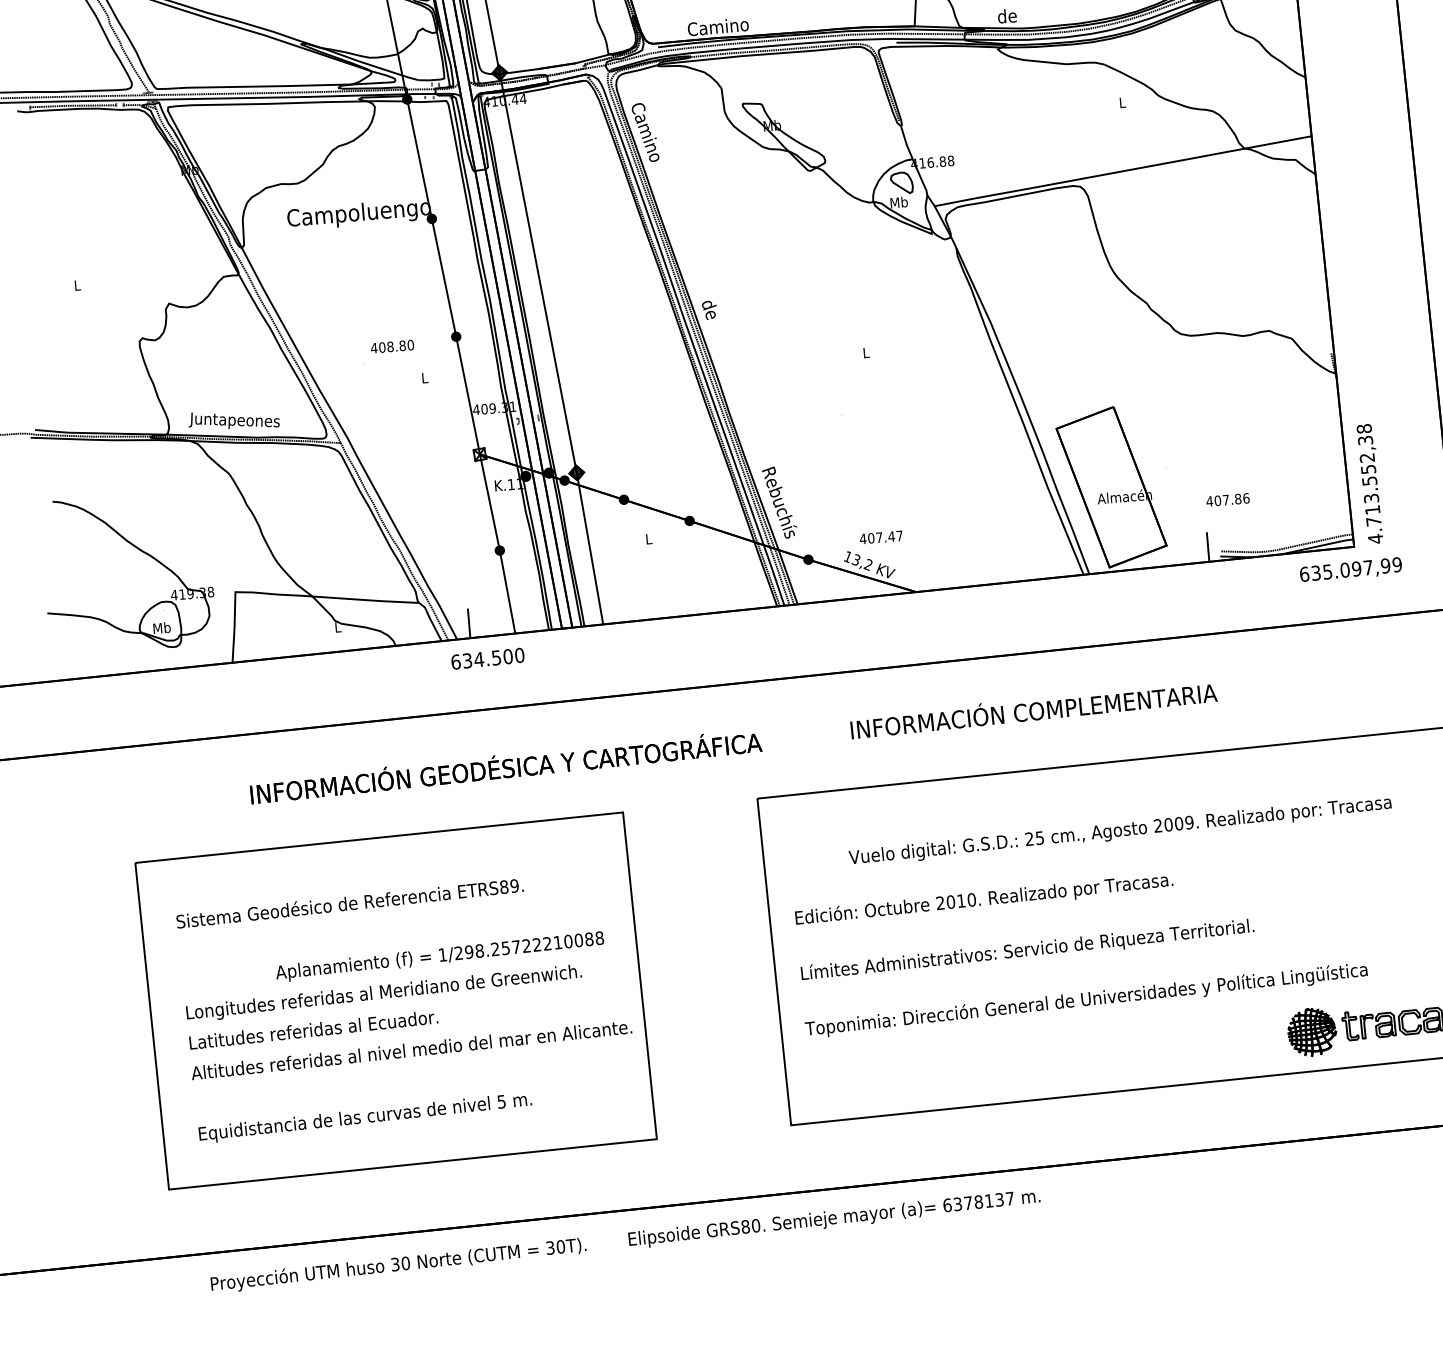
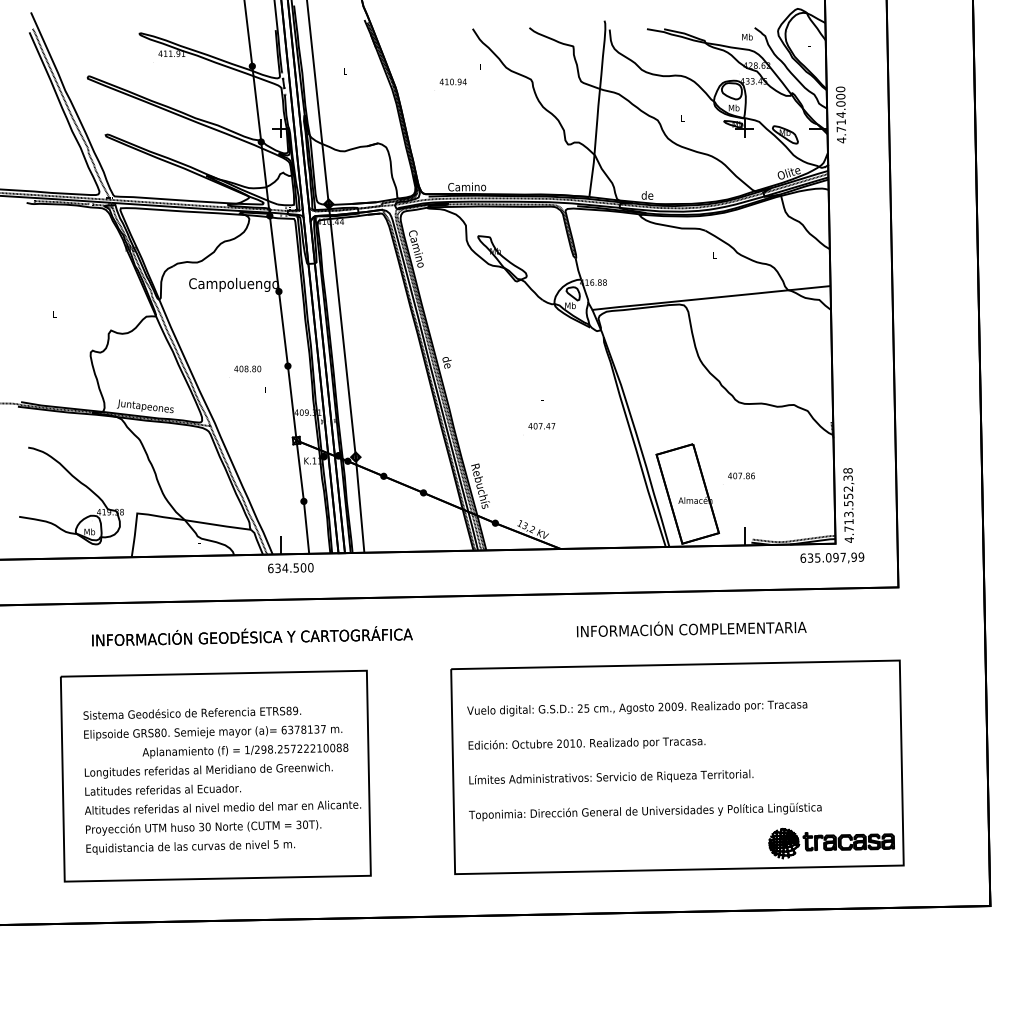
text: (1227, 499) -> (741, 475), moved
text: (880, 538) -> (541, 426), moved
text: (1033, 711) -> (691, 629), moved
text: (506, 767) -> (252, 636), moved
text: (1120, 831) -> (637, 708), moved
text: (834, 1218) -> (213, 732), moved
text: (398, 1264) -> (203, 827), moved

